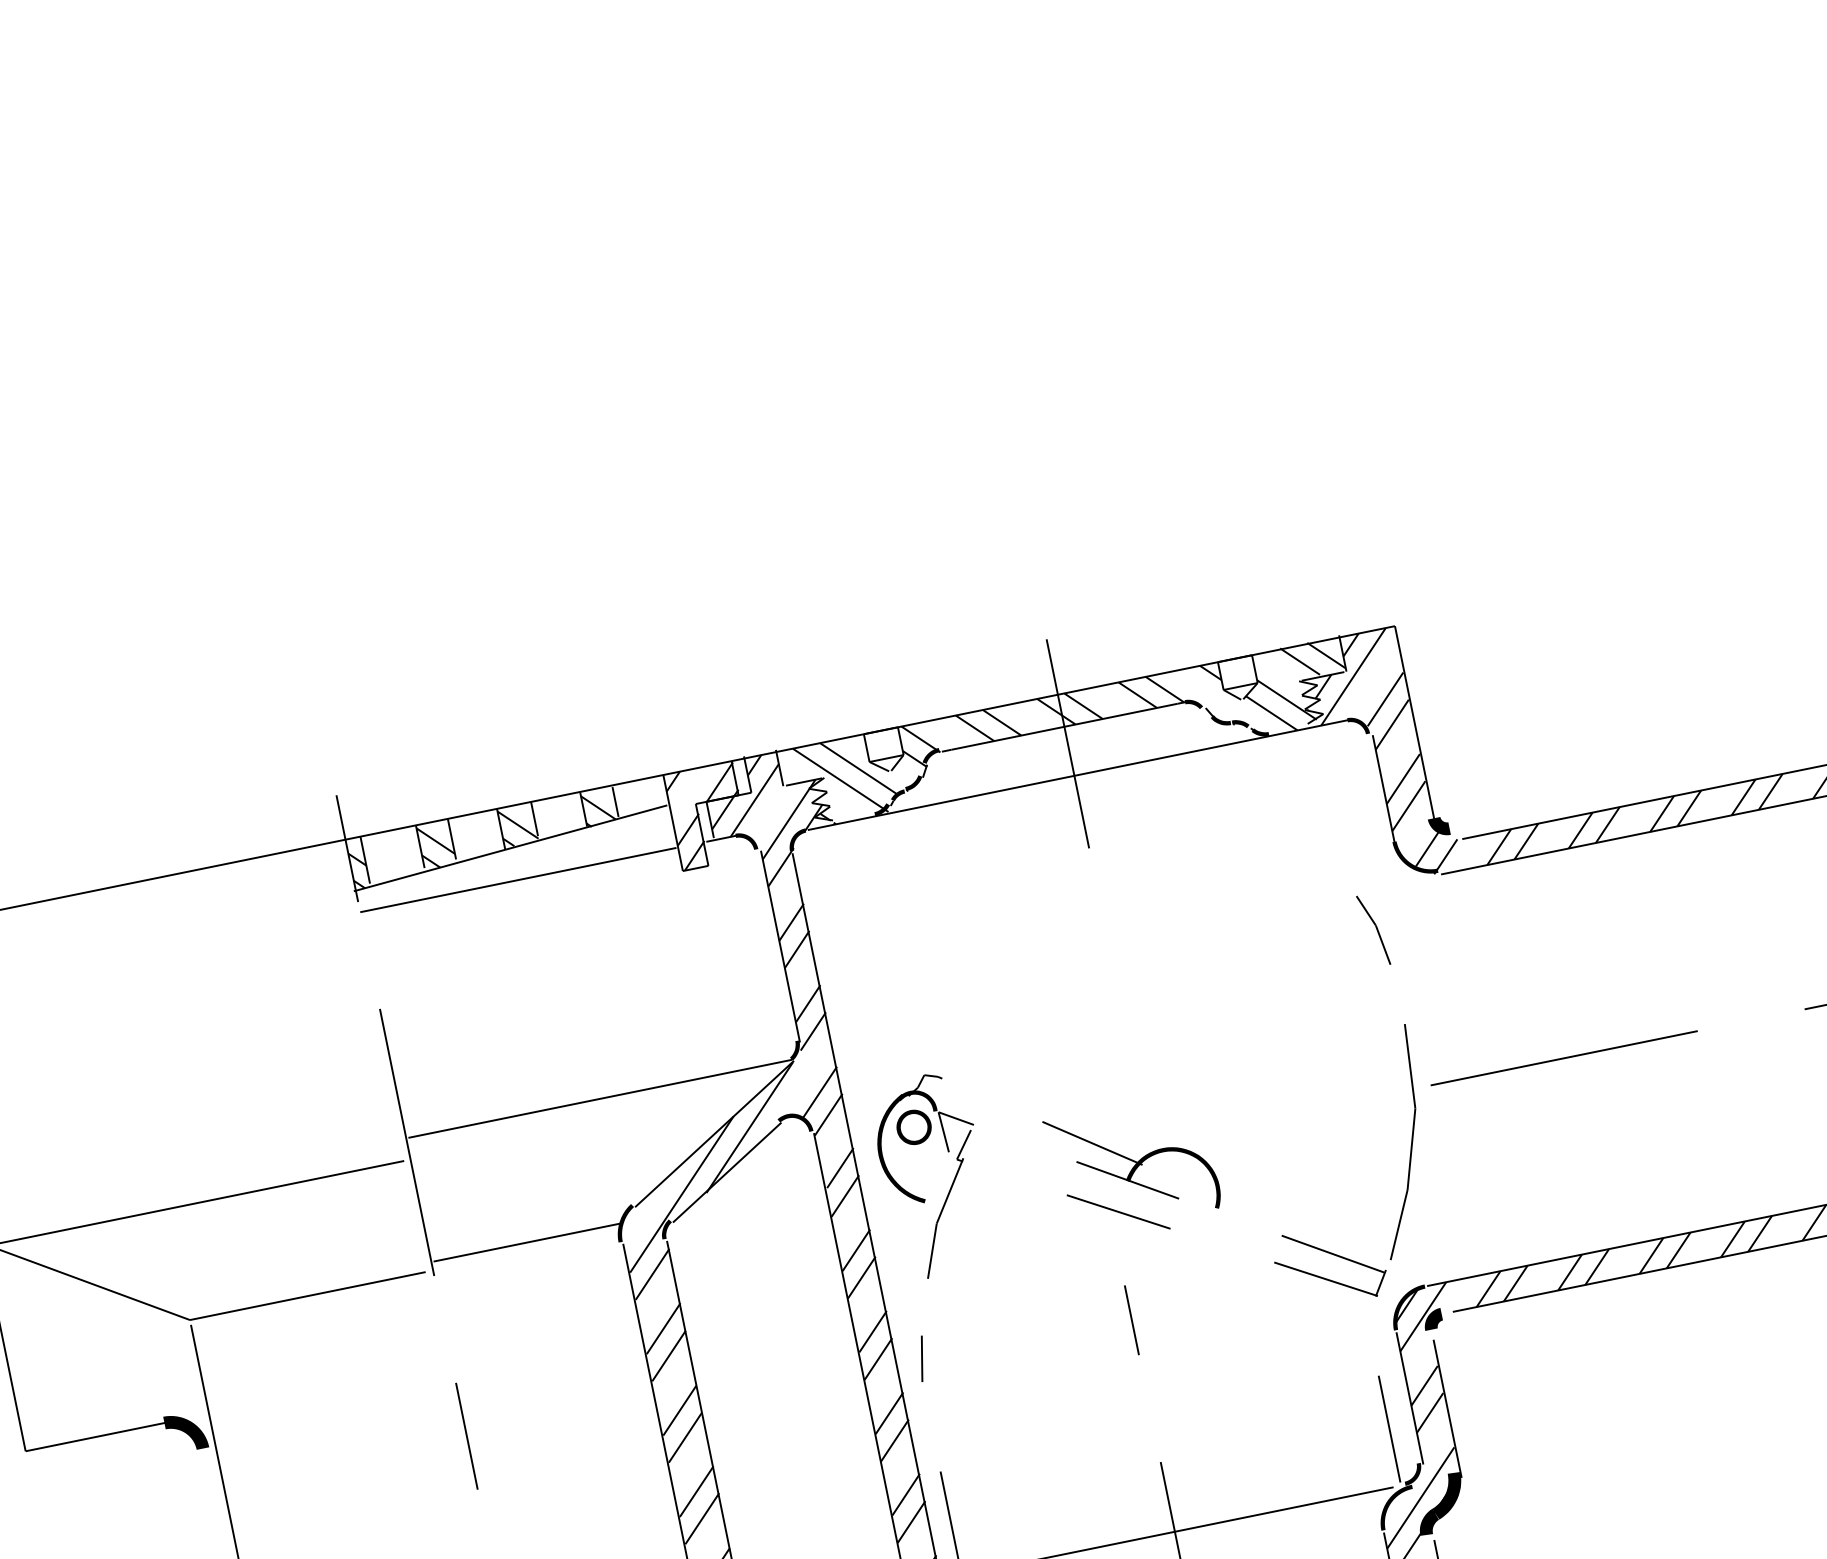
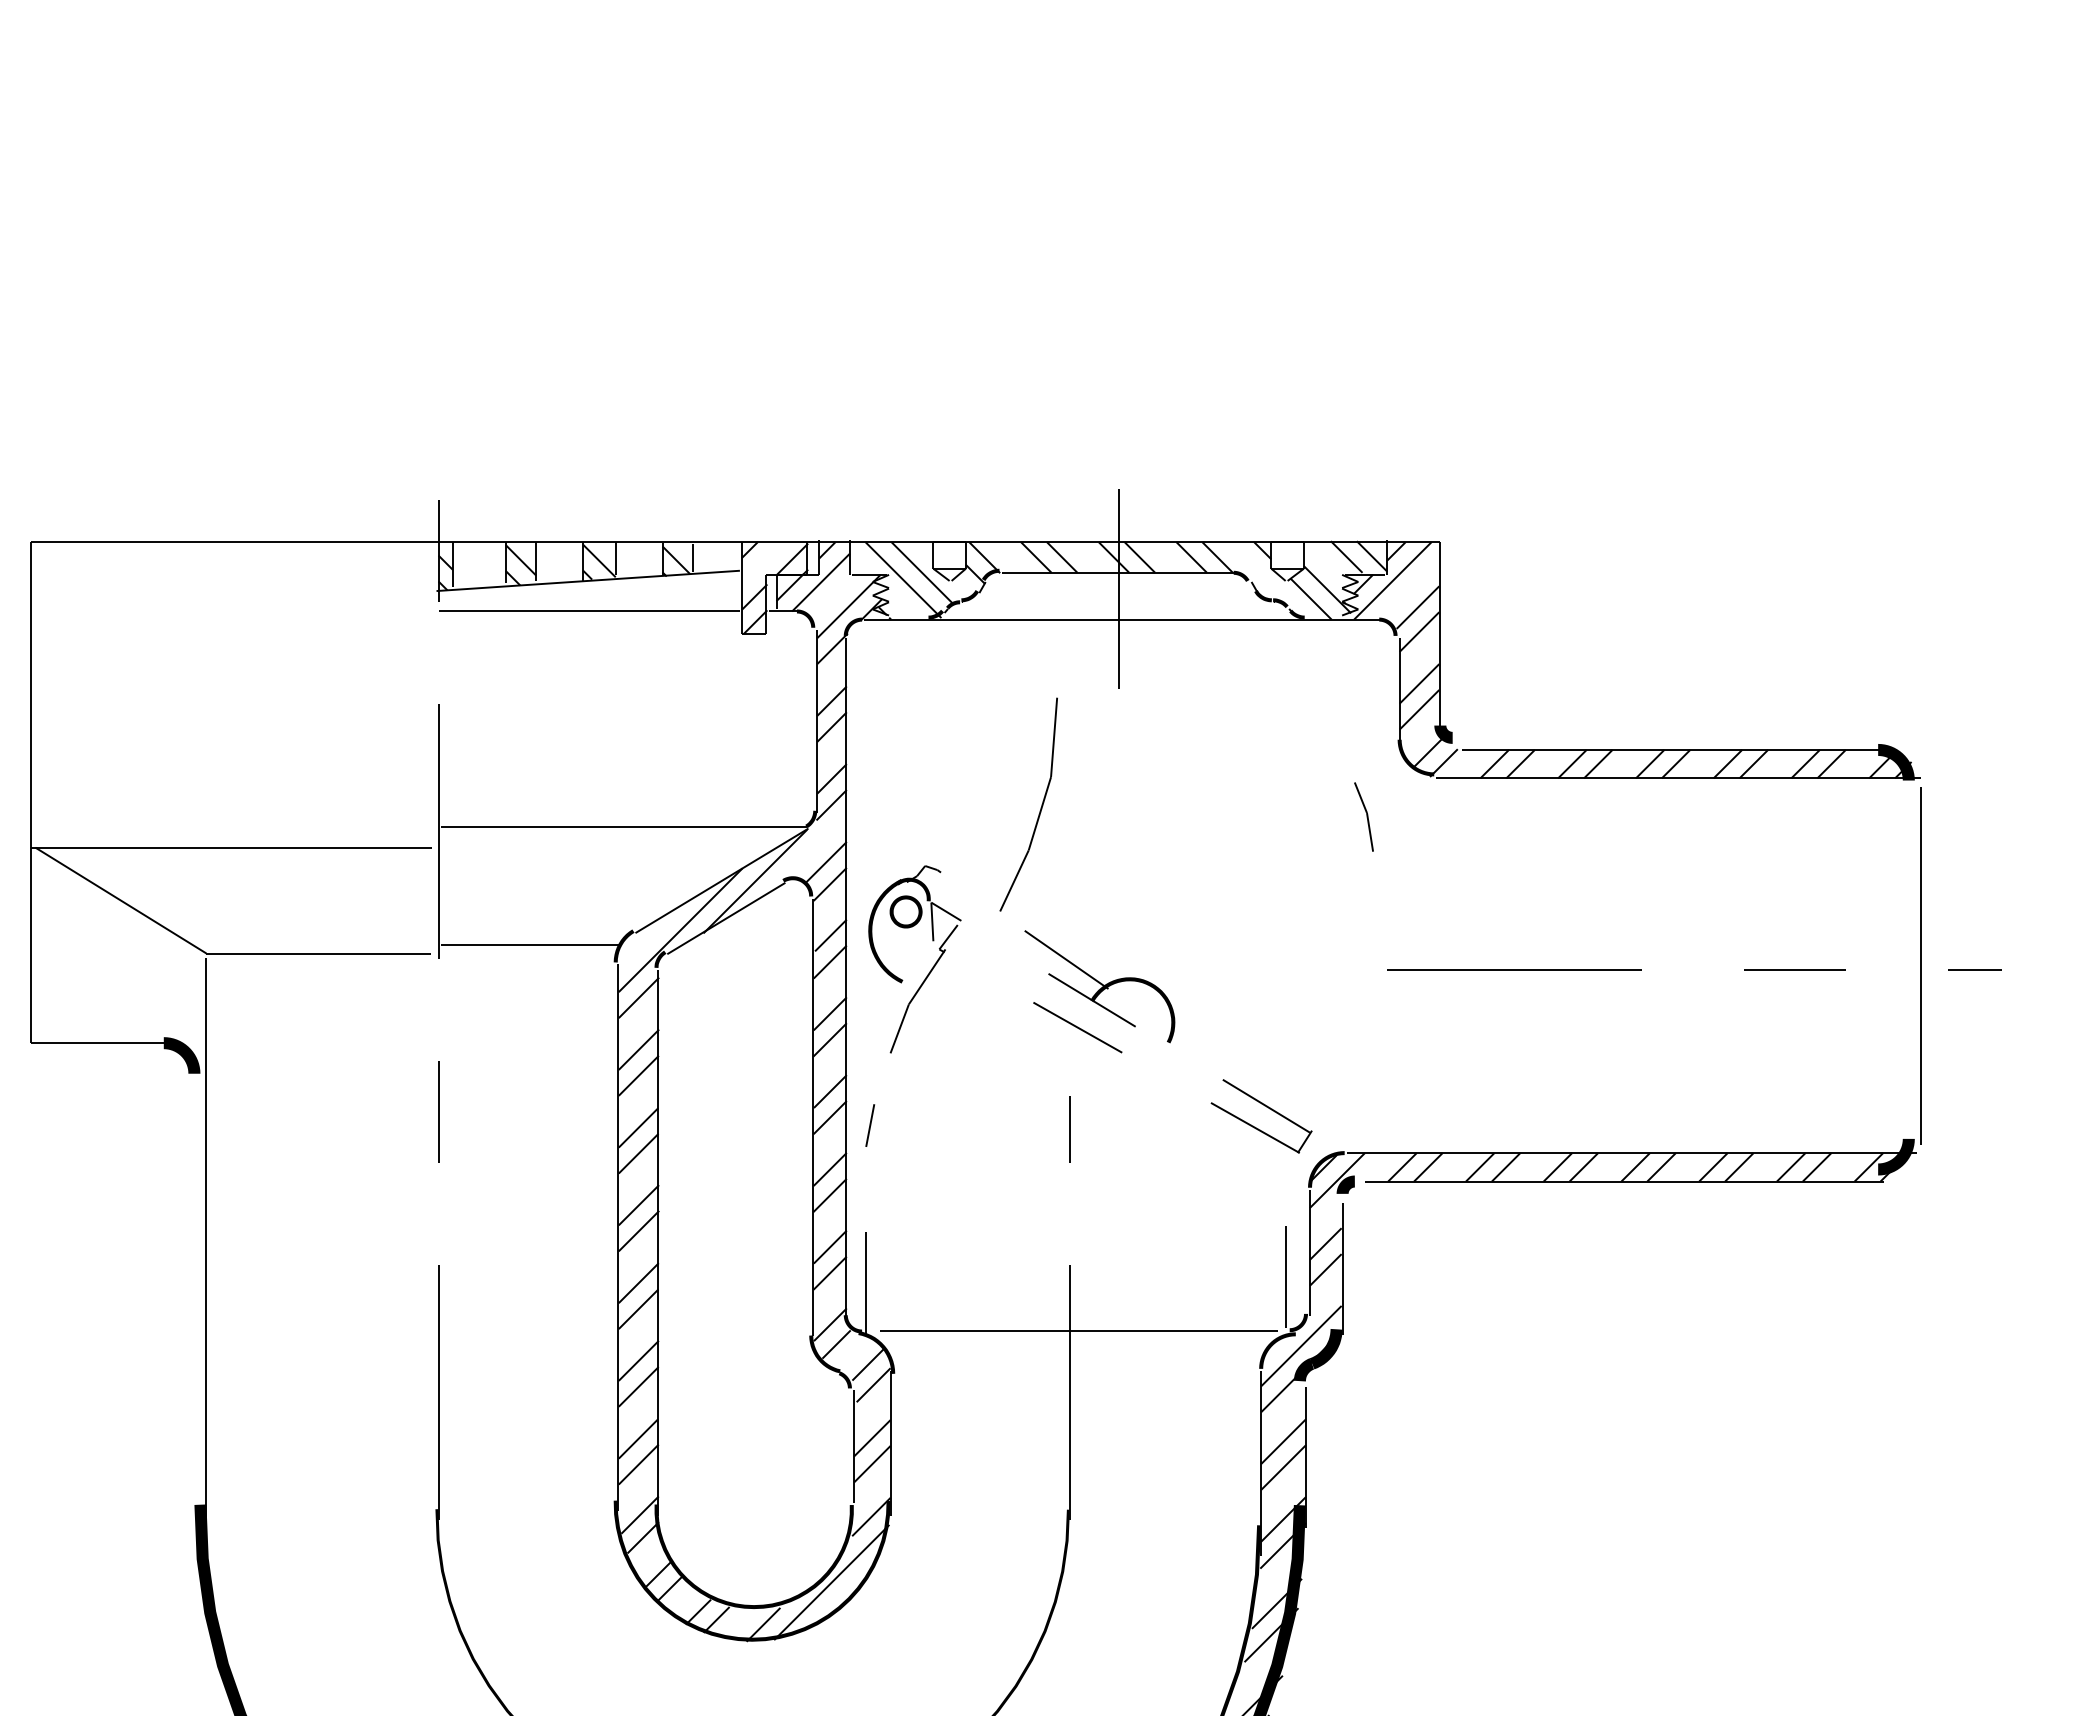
part: (1410, 1142) -> (1040, 807), moved

